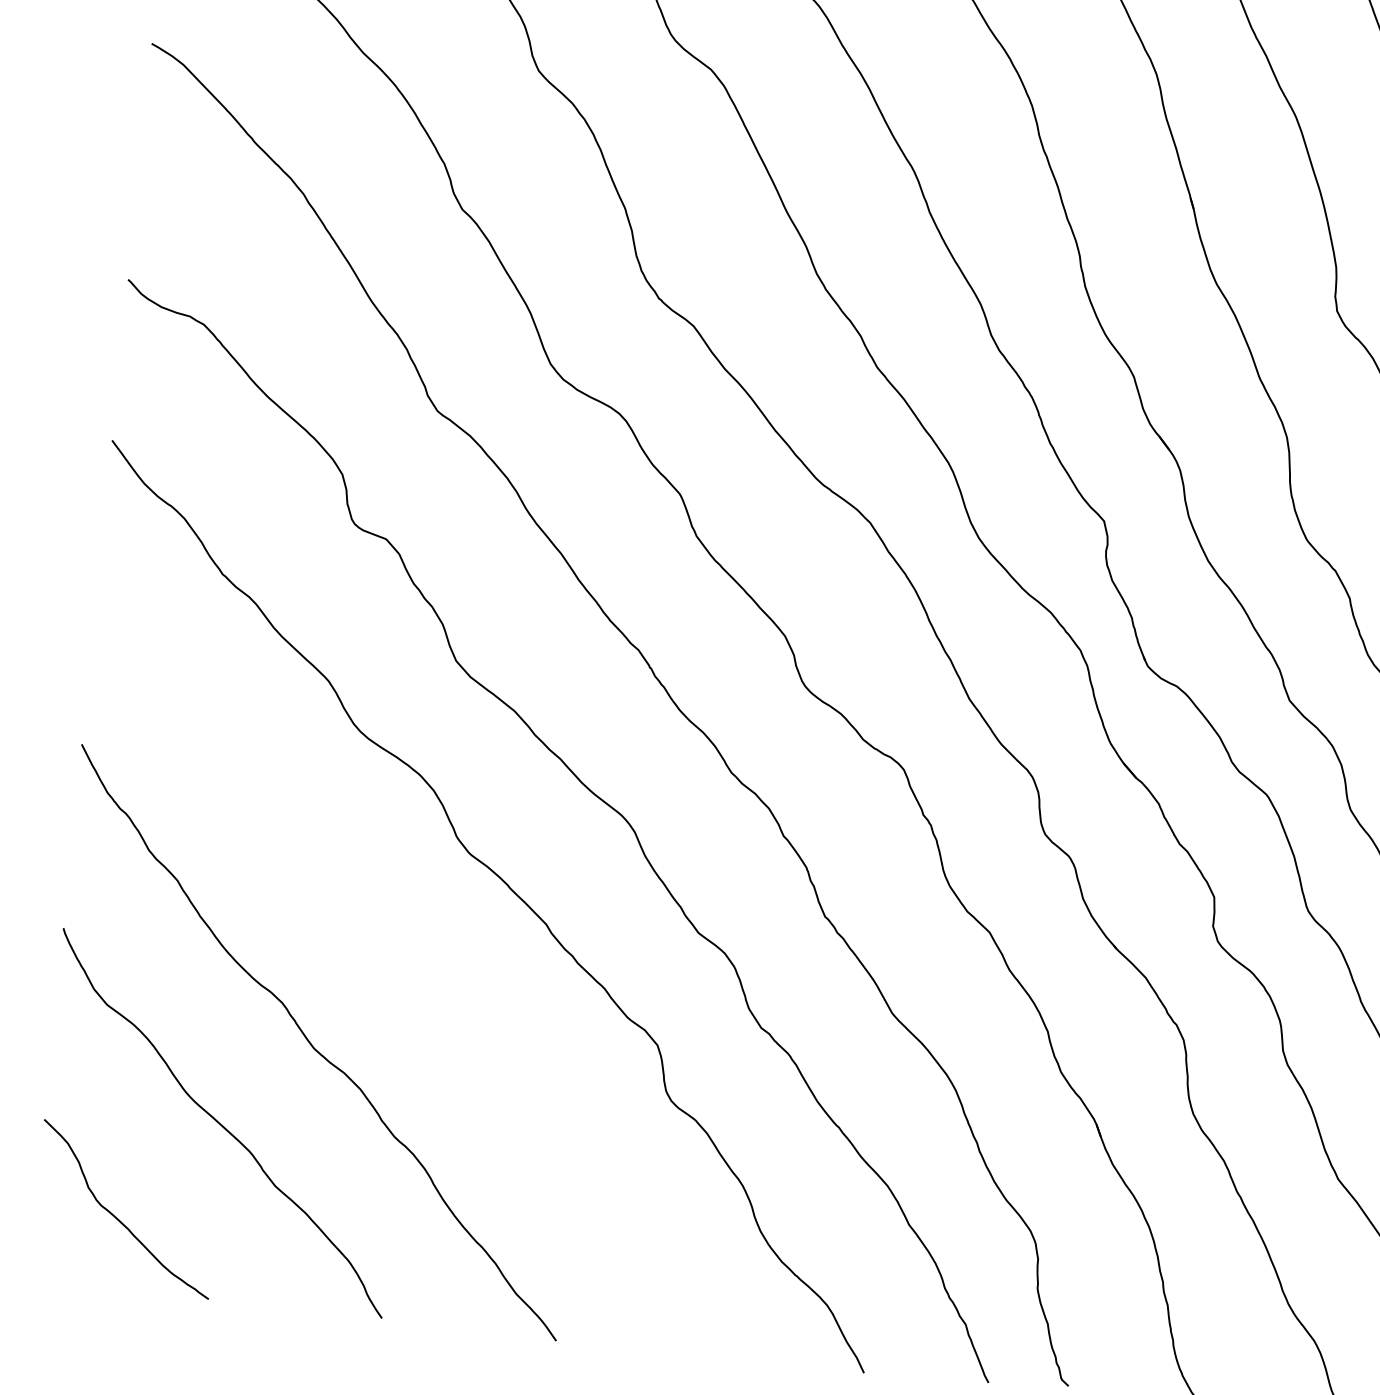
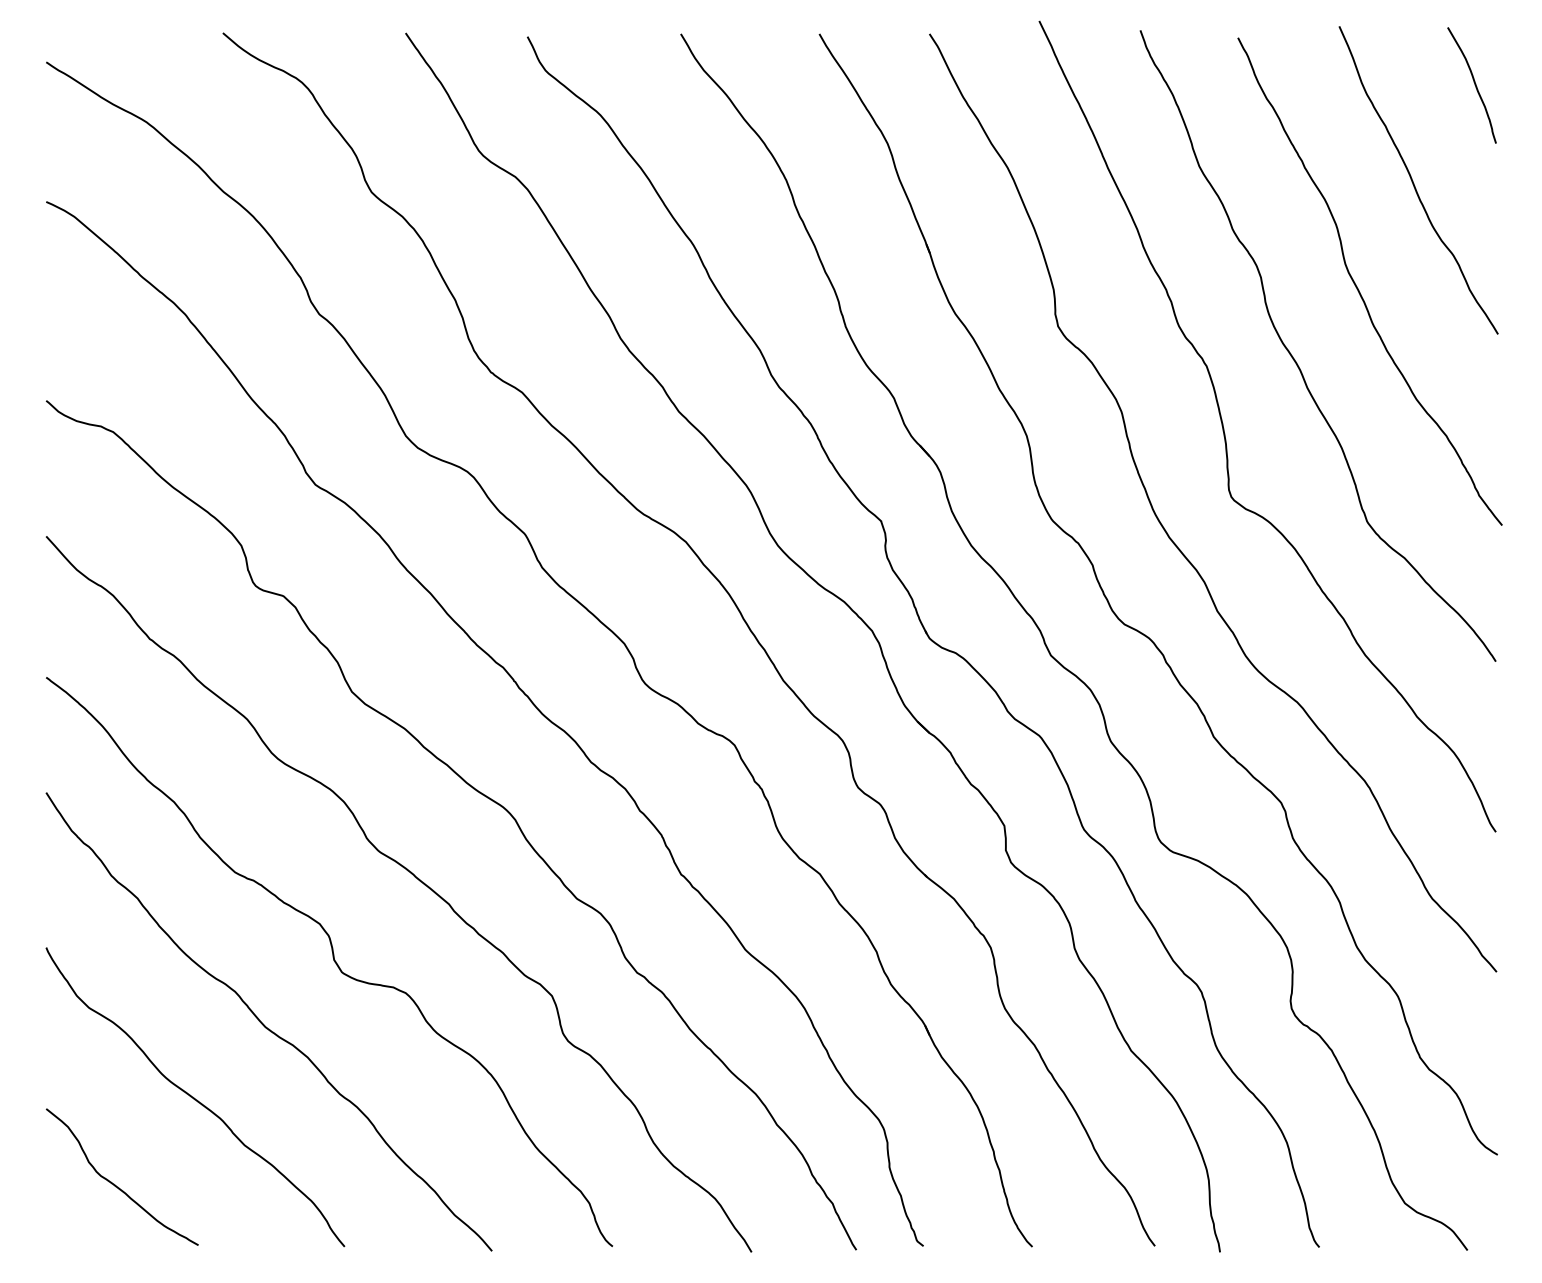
curve: (402, 977) -> (333, 960), added

